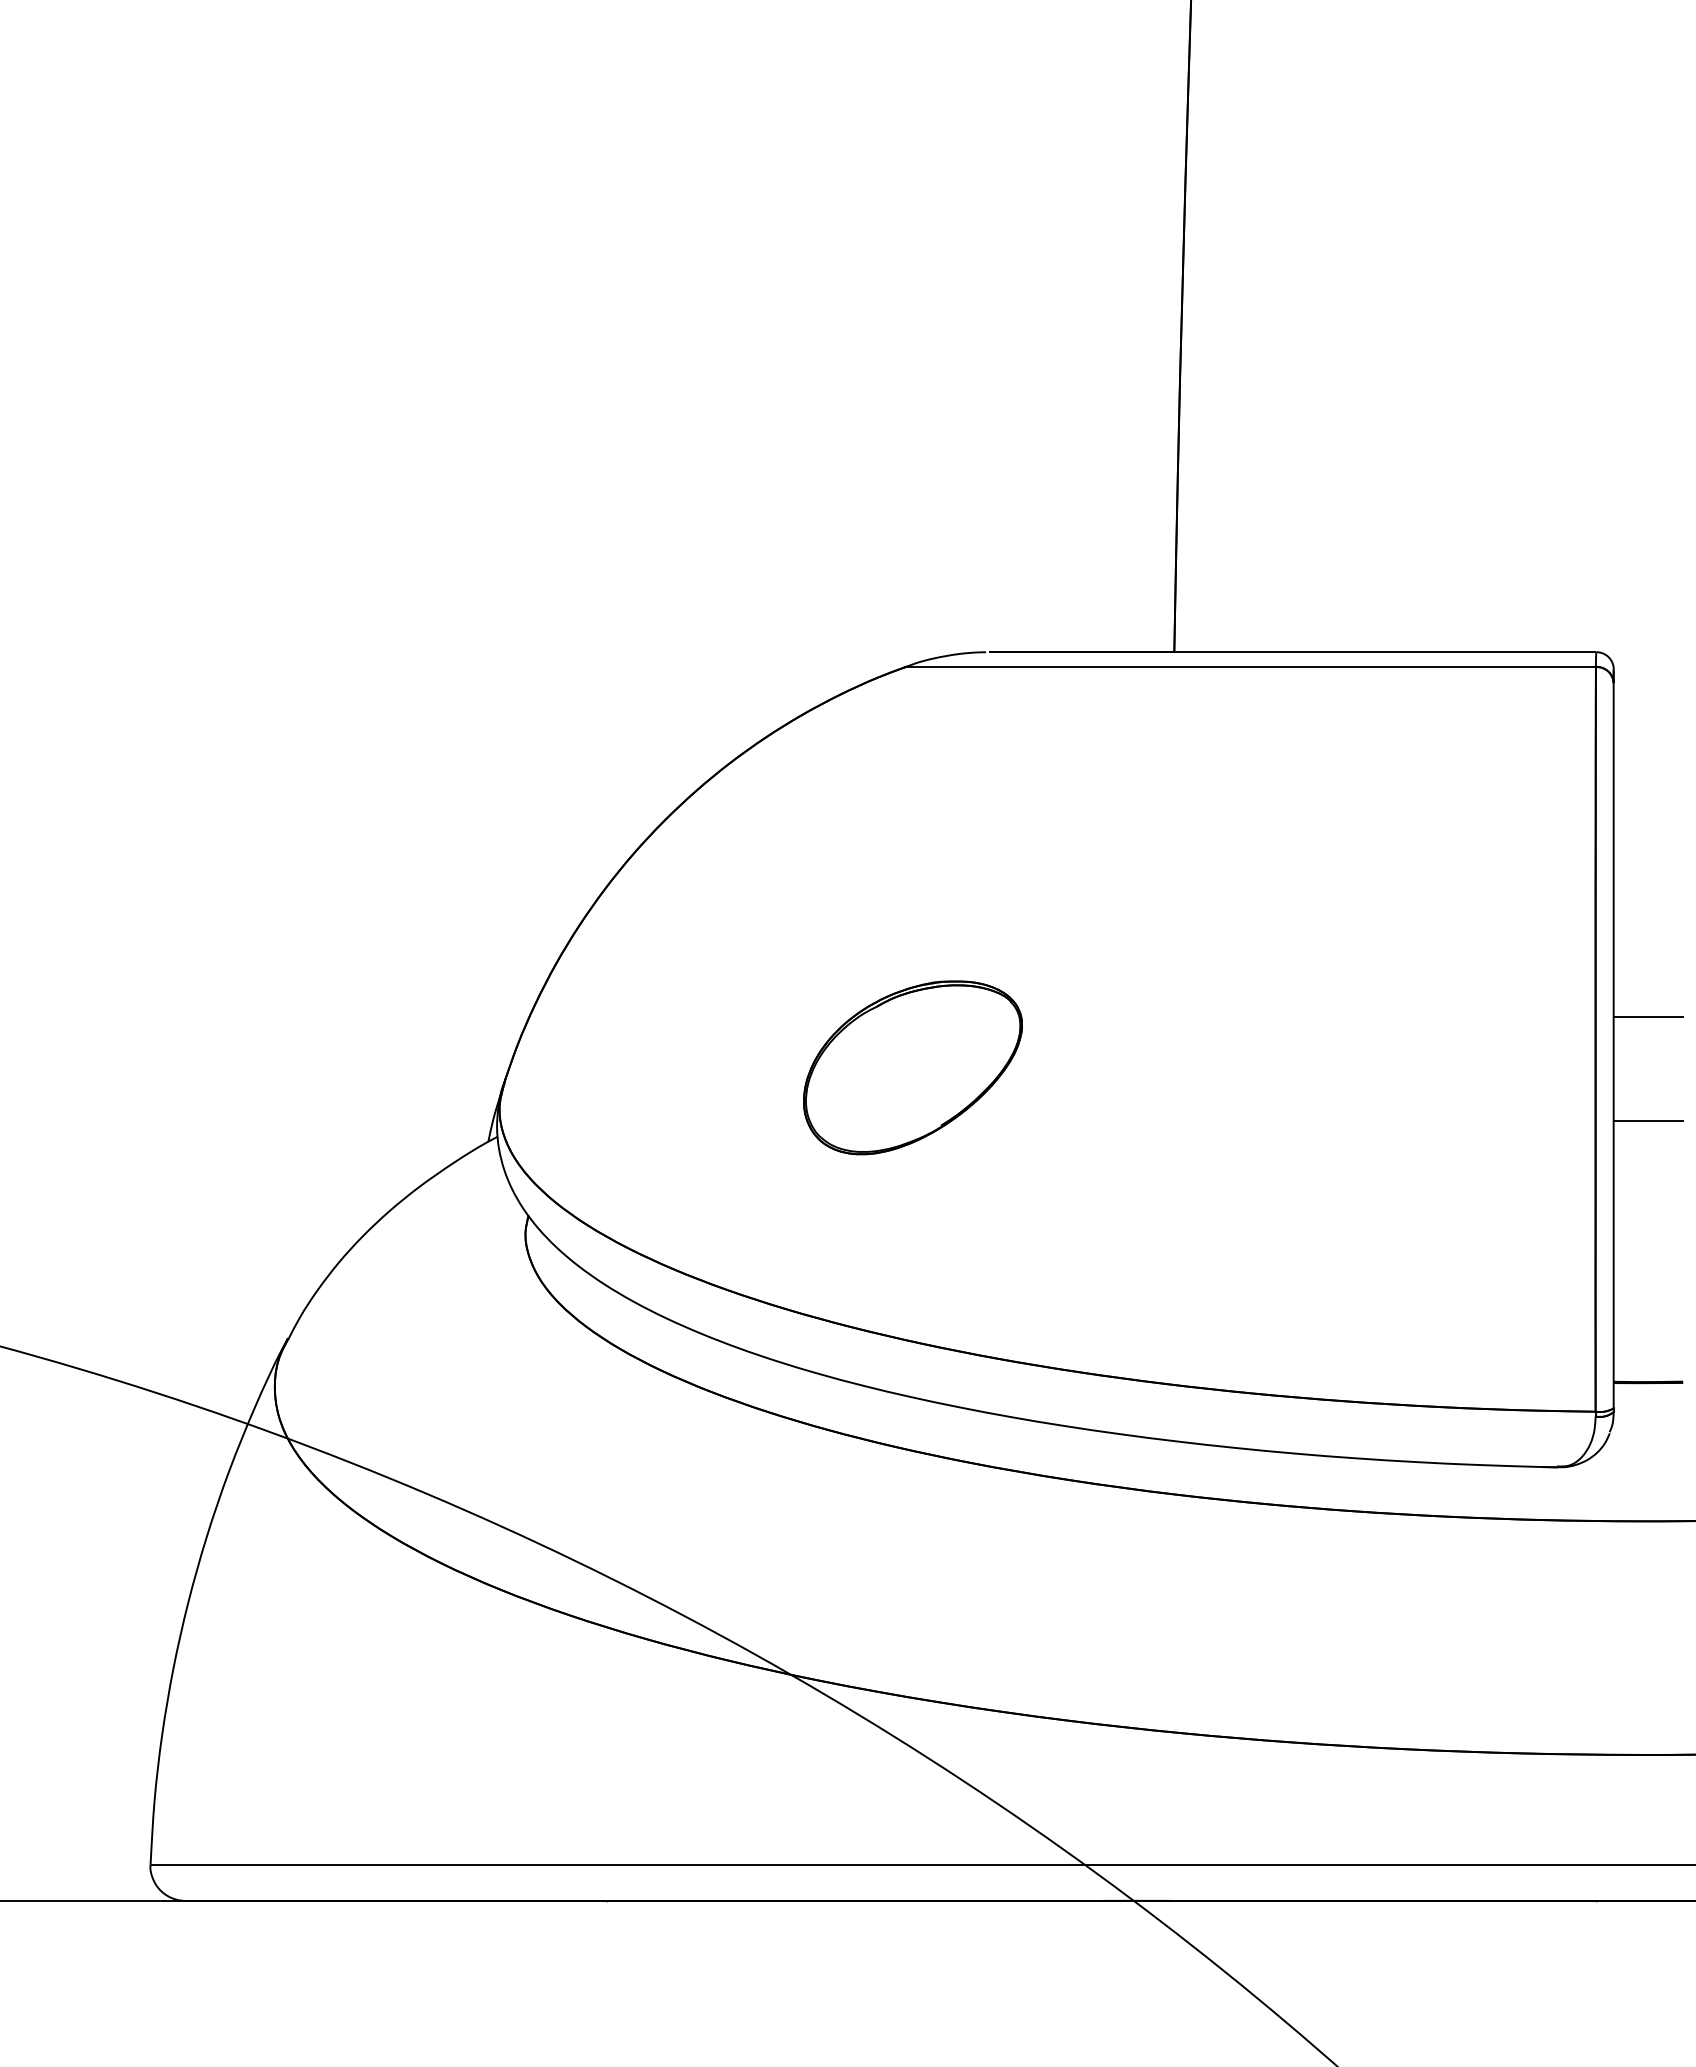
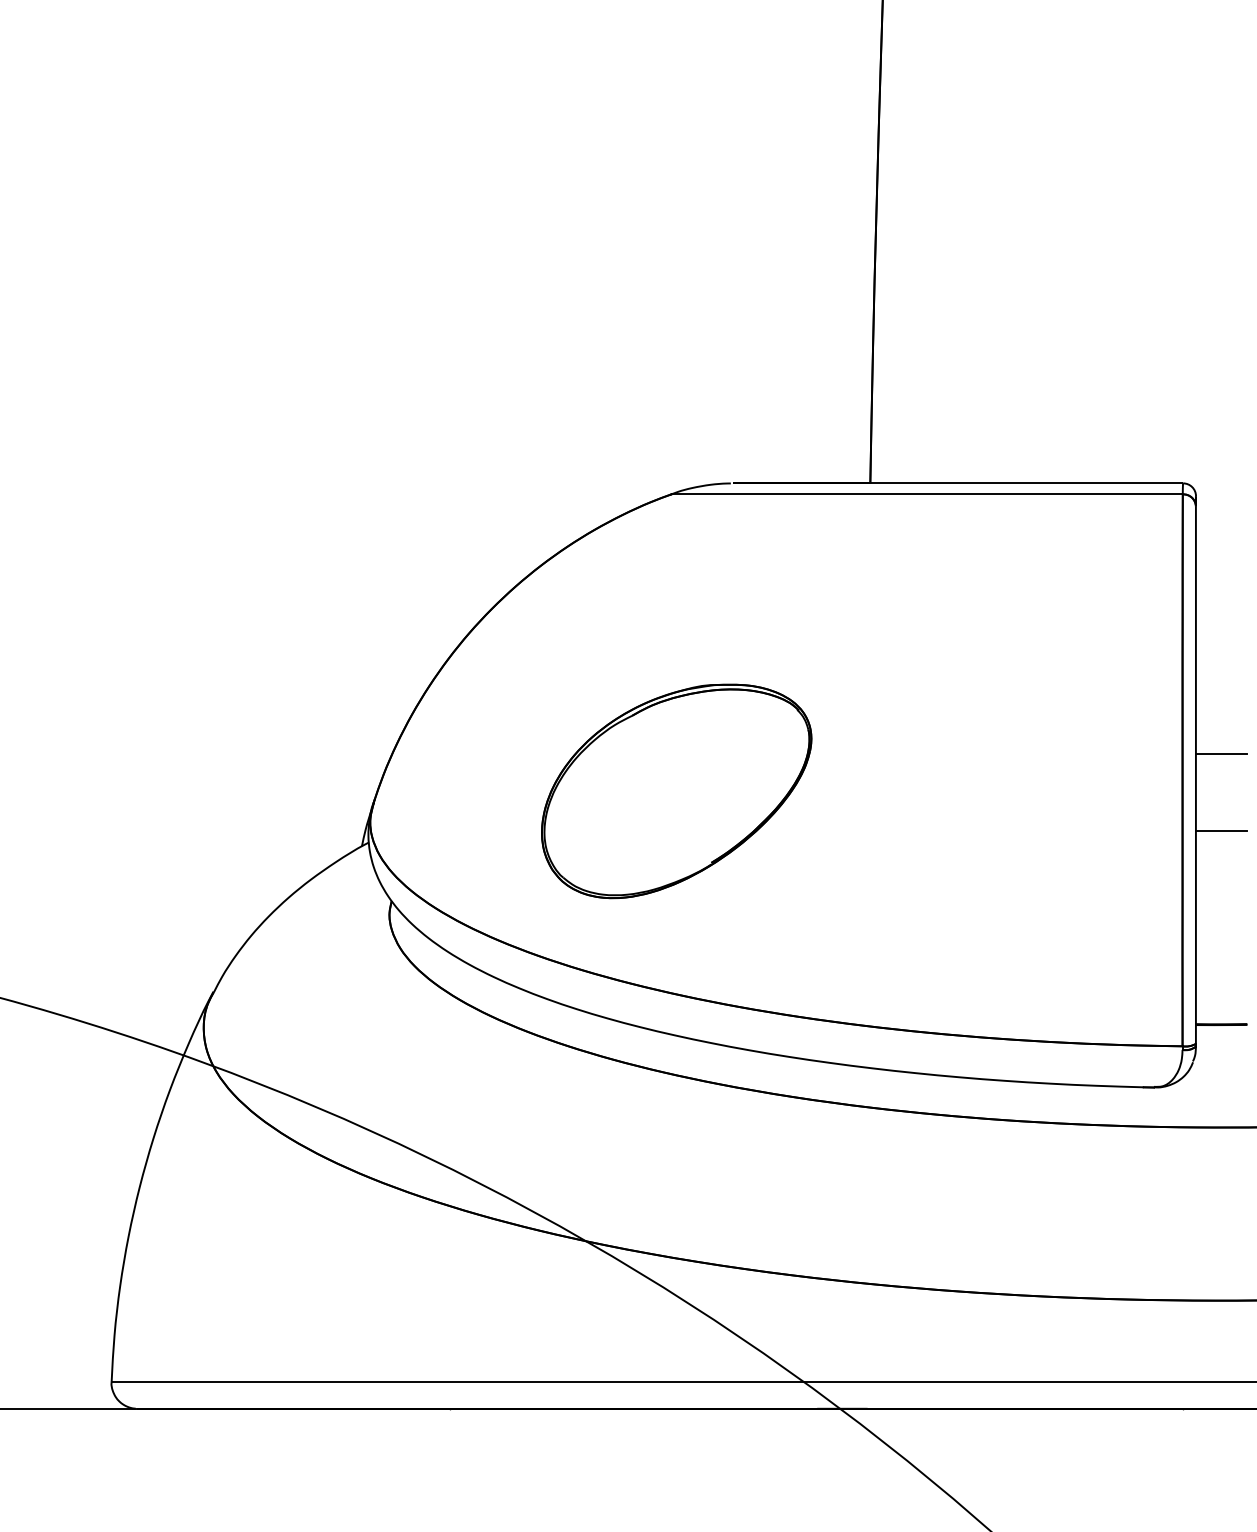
part: (912, 1067) -> (676, 791), size x1.67

